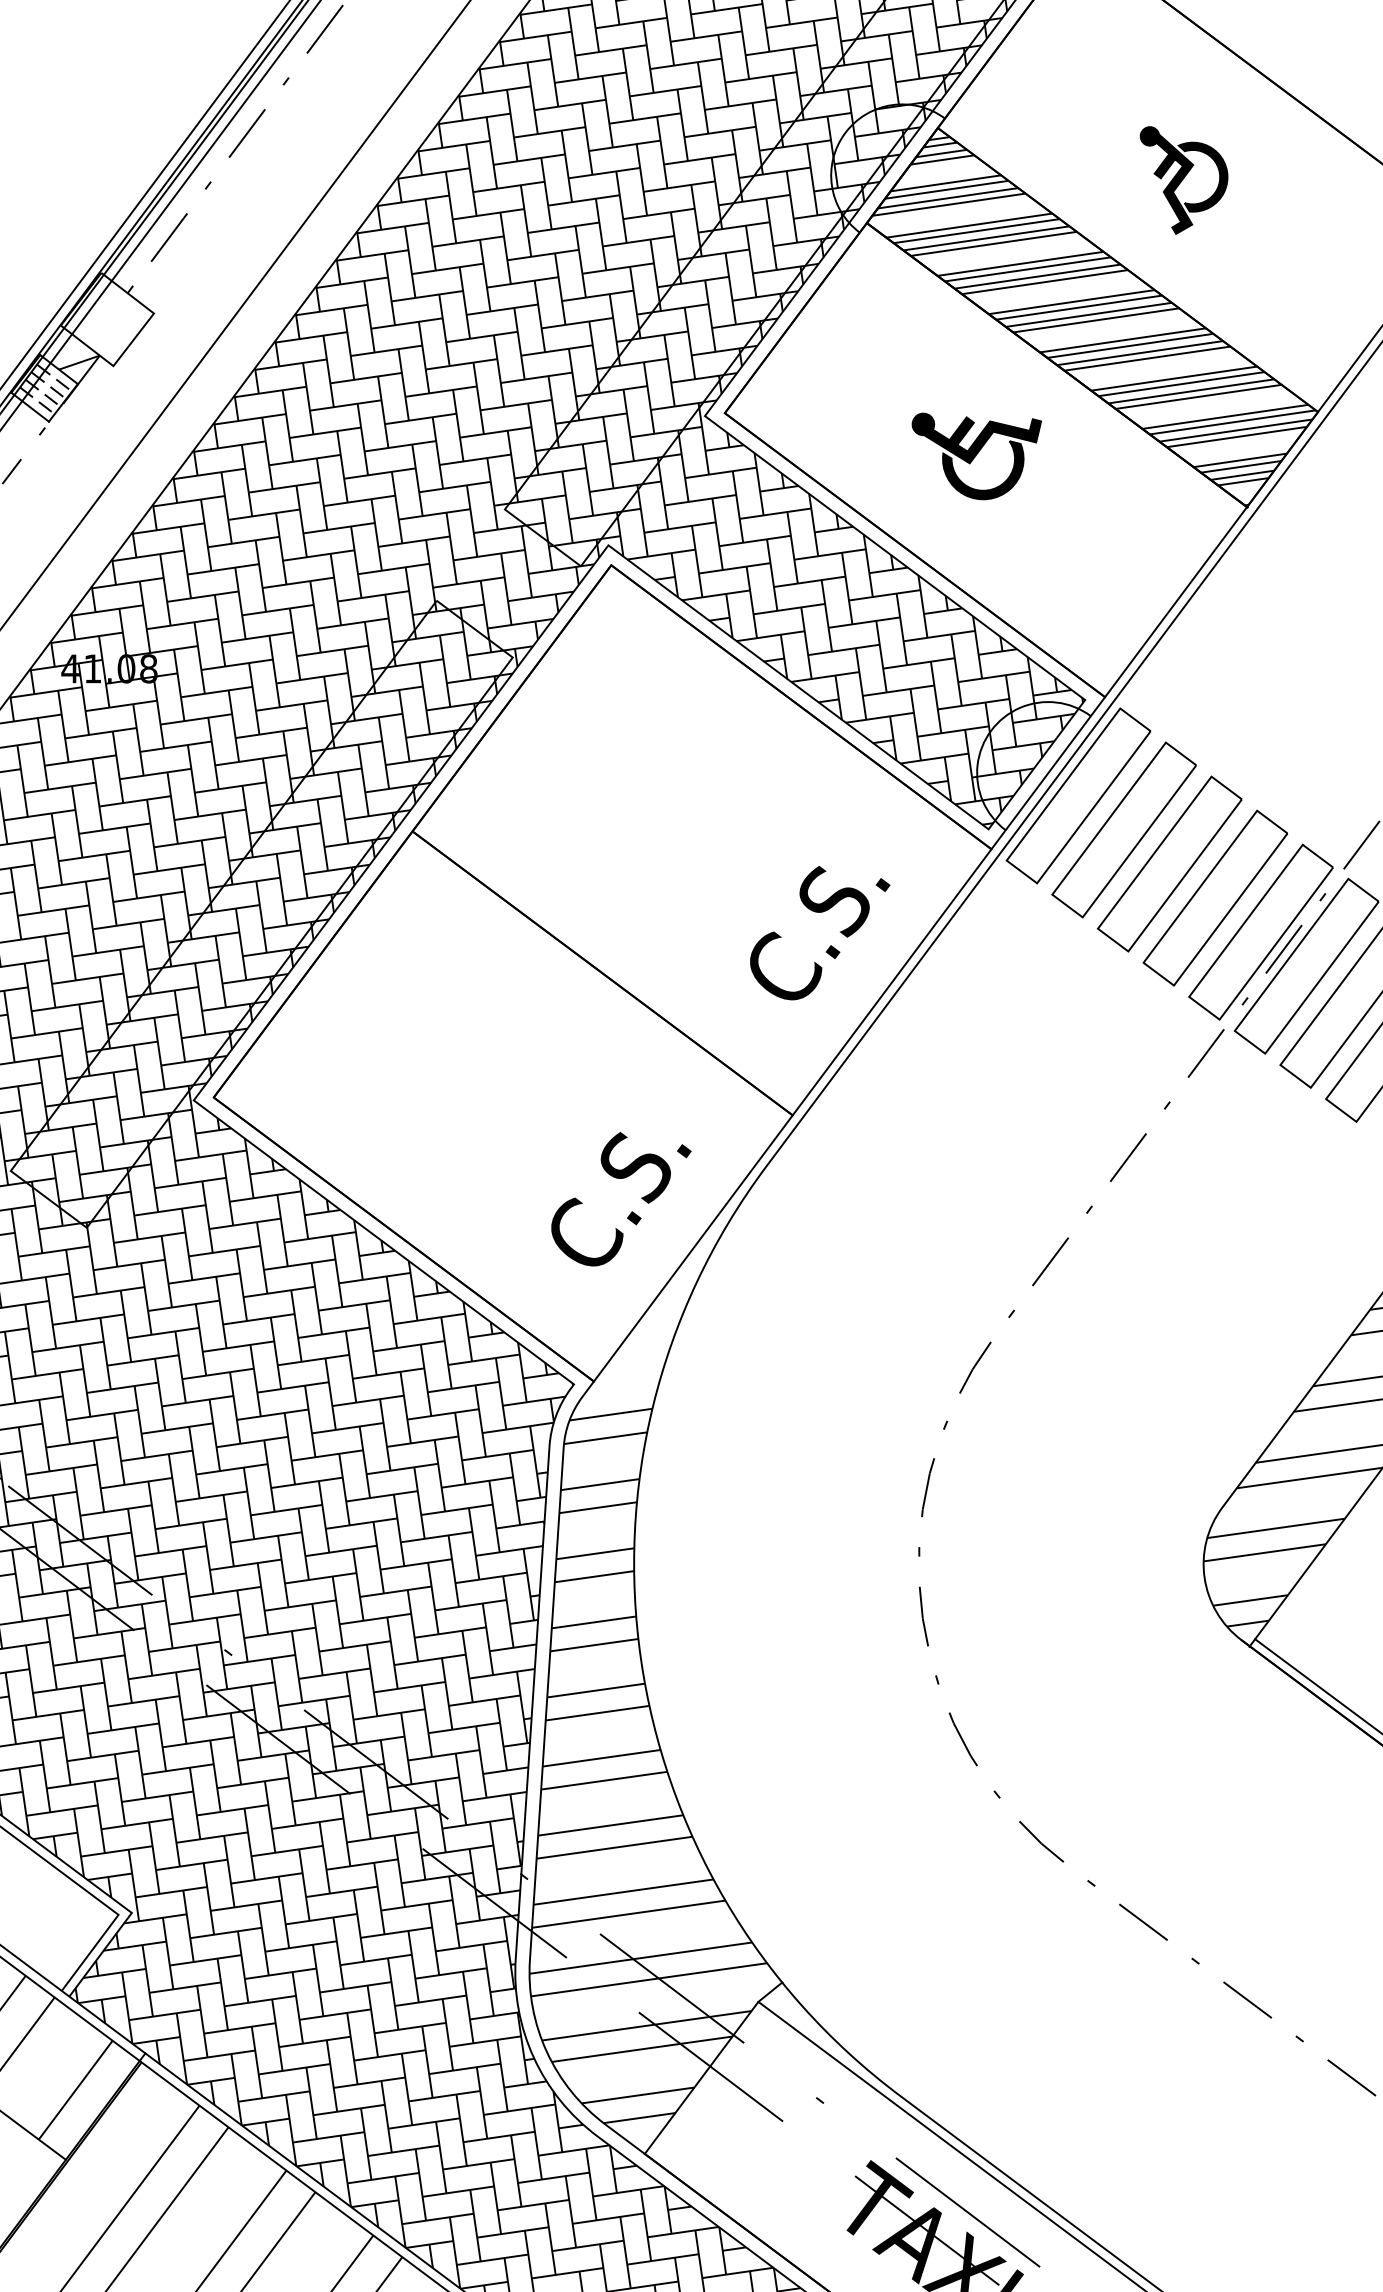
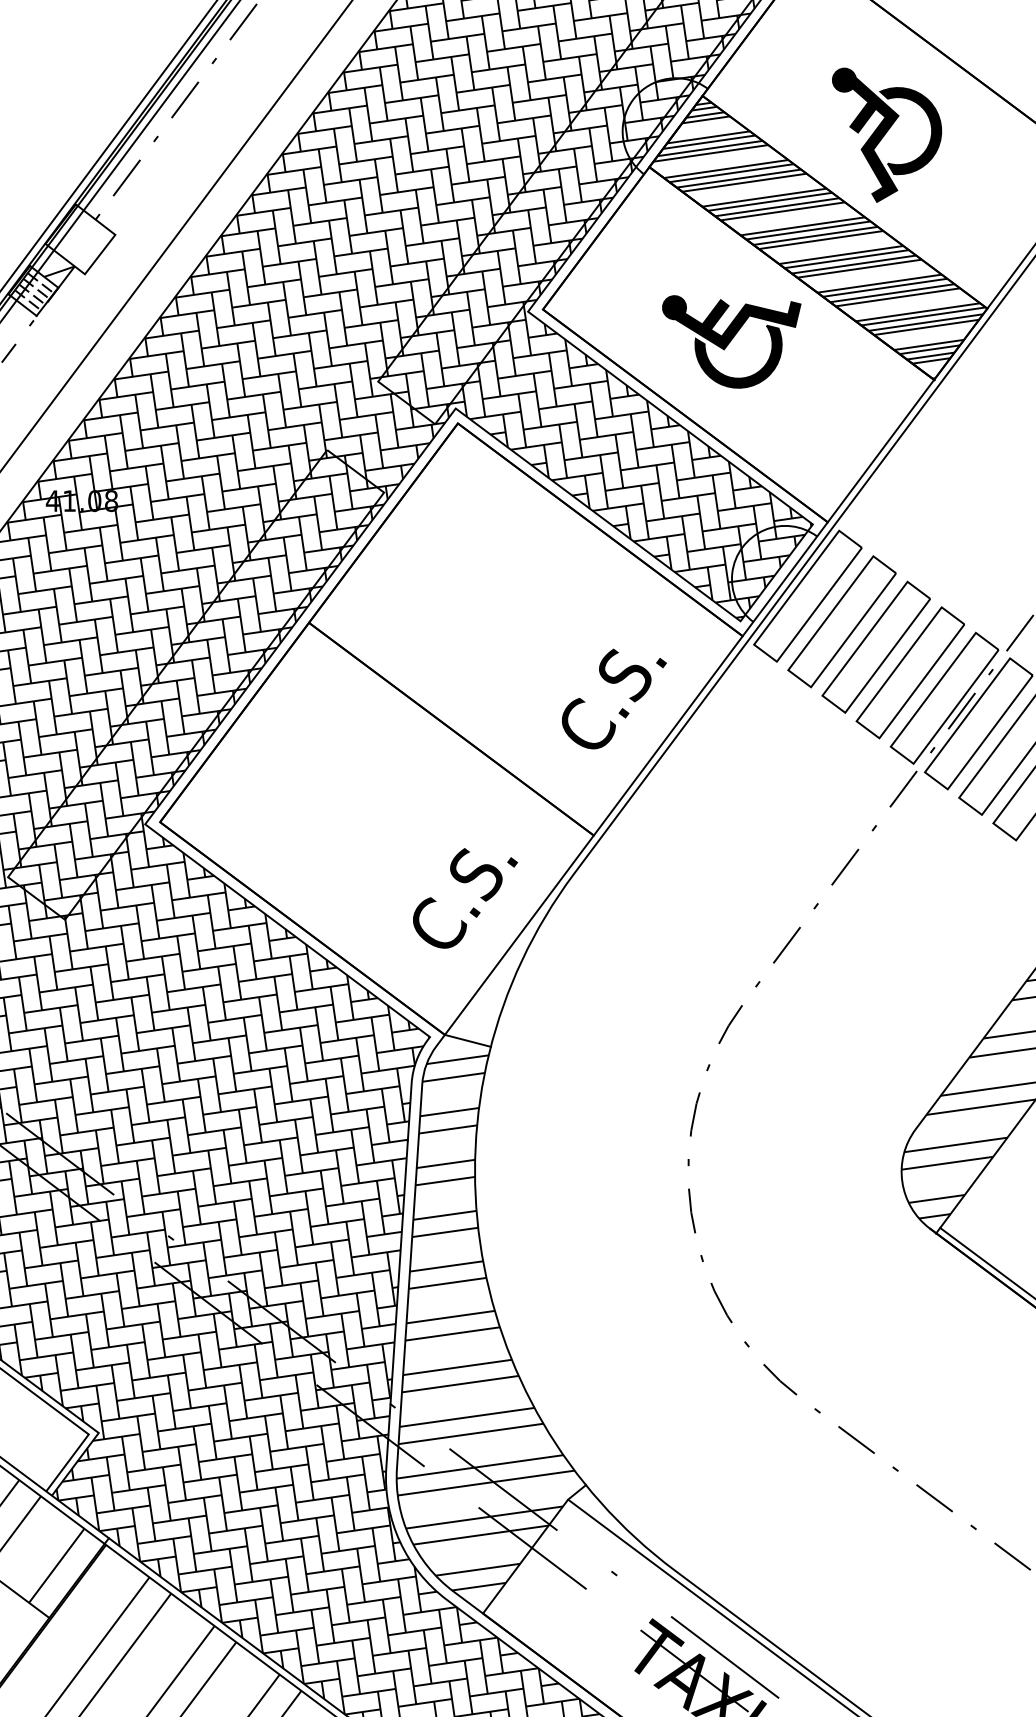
part: (1183, 180) -> (886, 135), size x1.67
part: (976, 456) -> (731, 341), size x1.43
line: (624, 1389) -> (467, 1040), added

